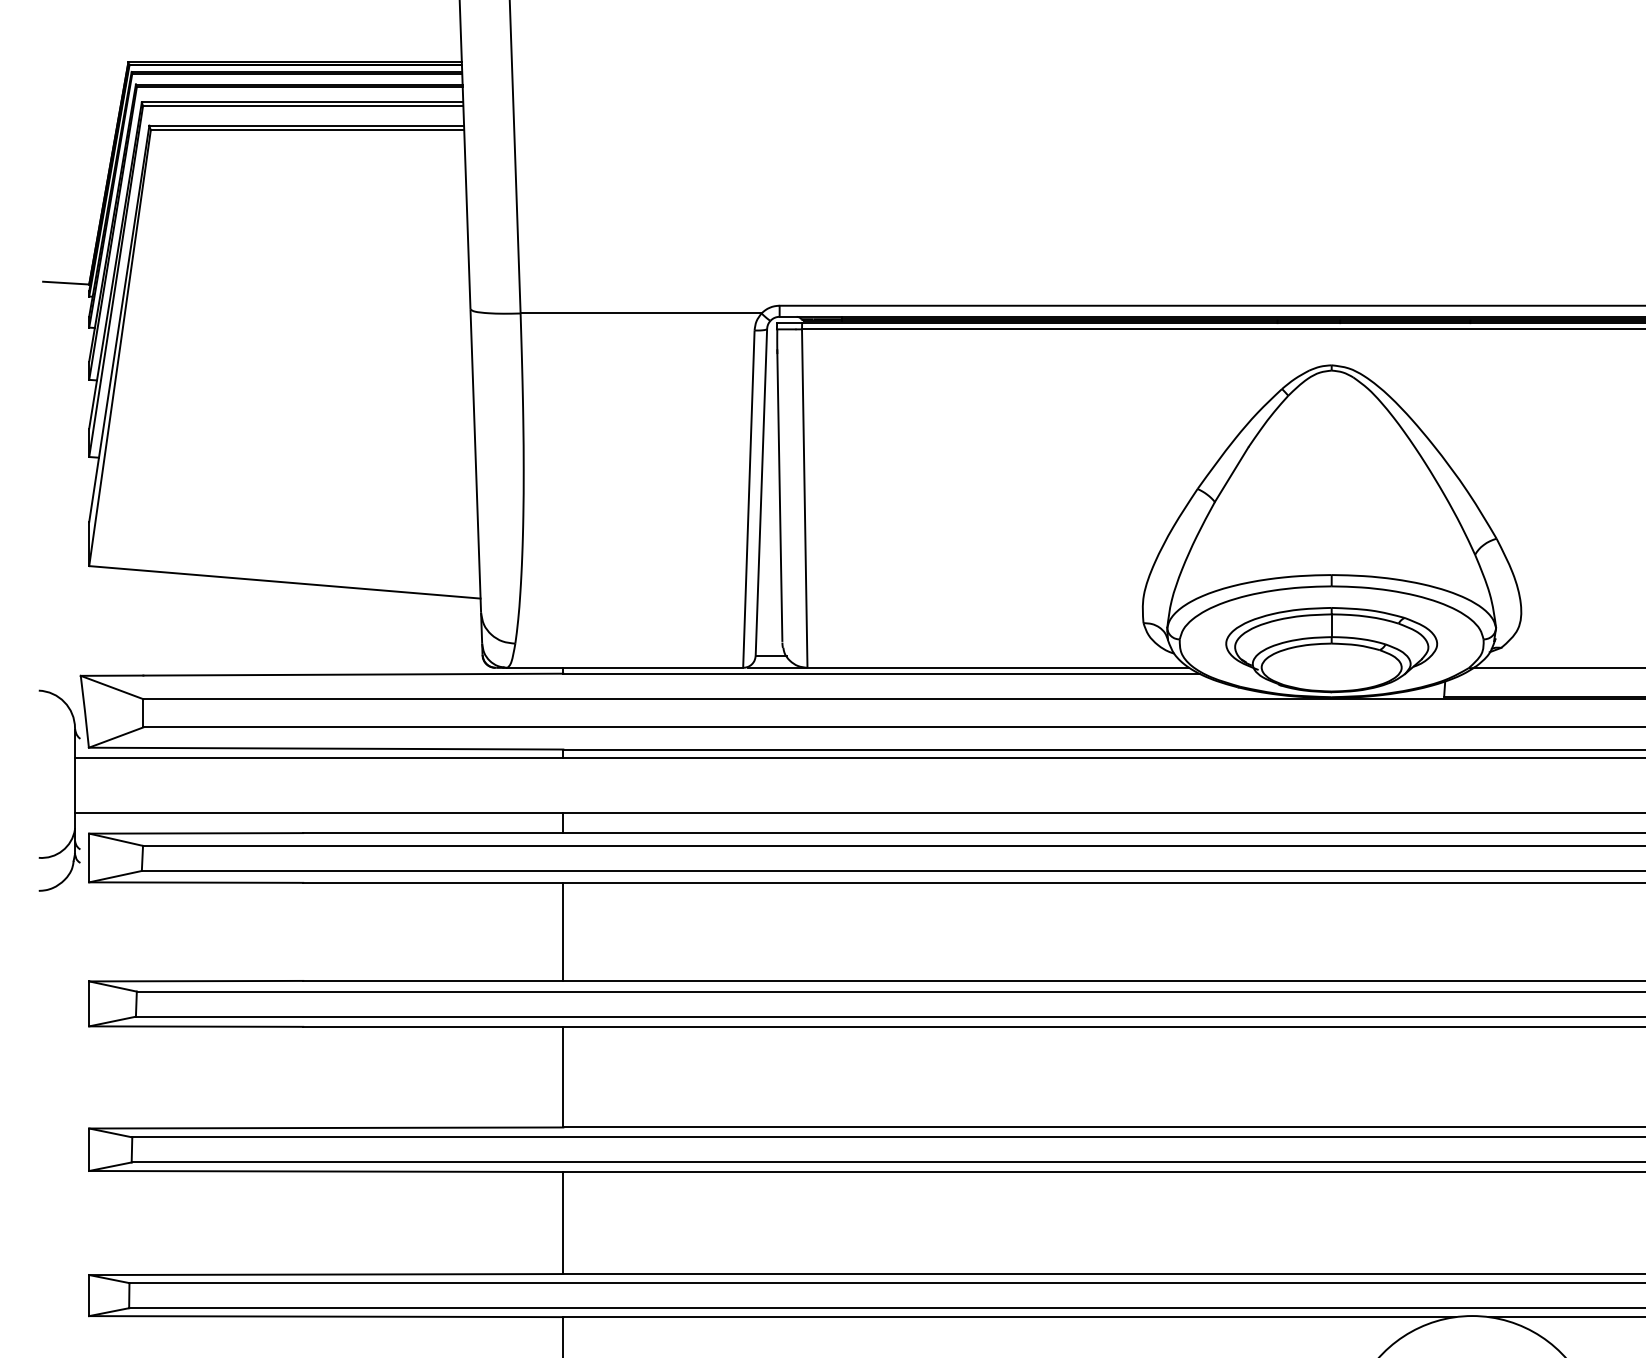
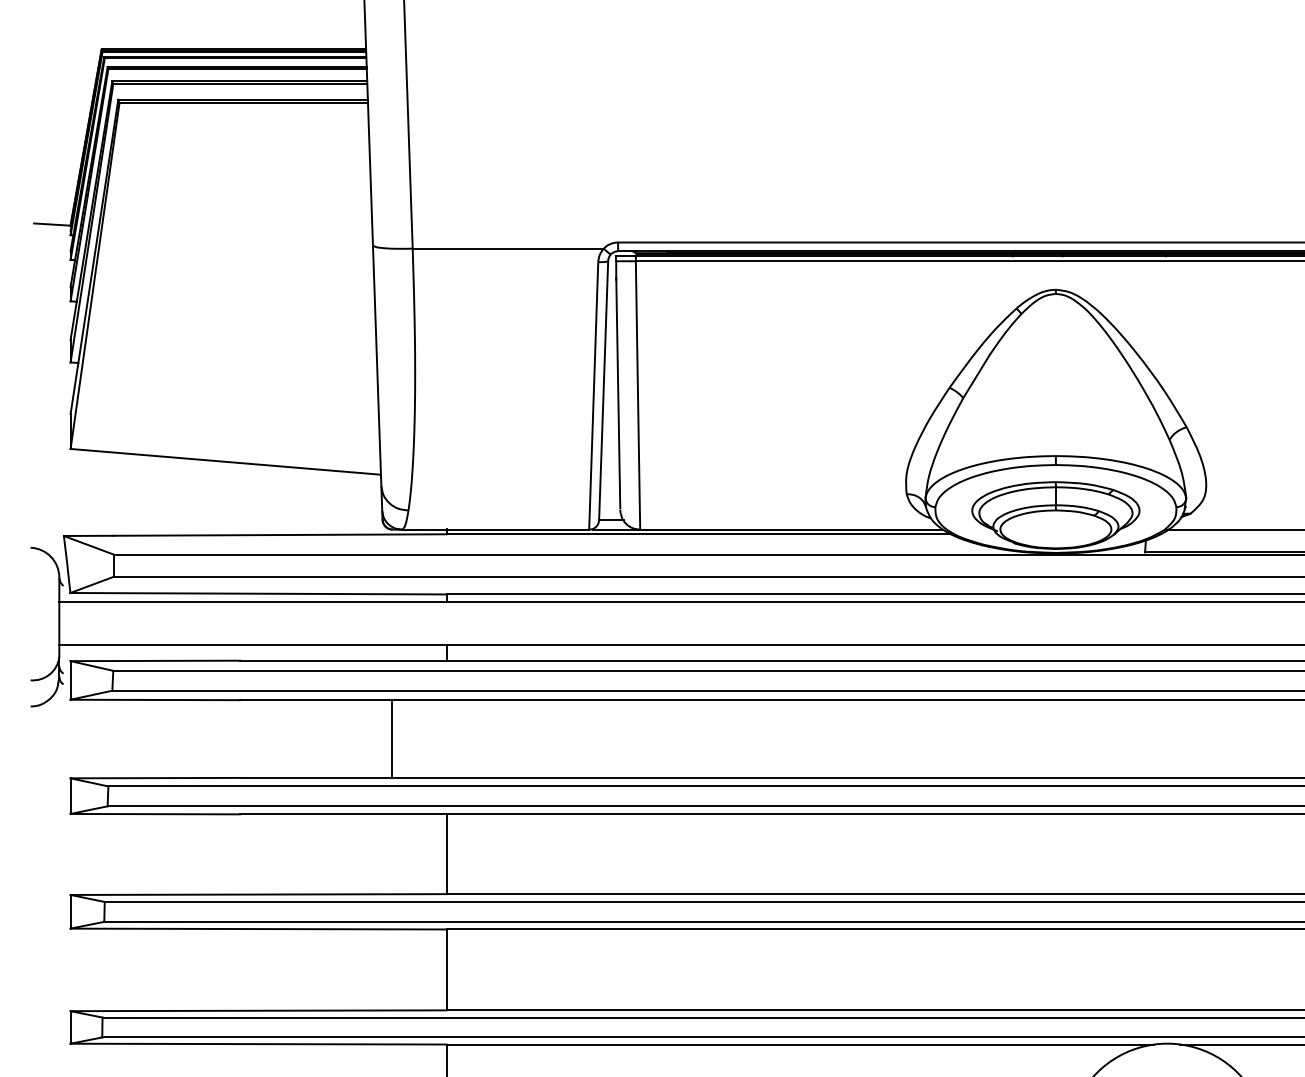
line: (563, 931) -> (391, 738), moved

